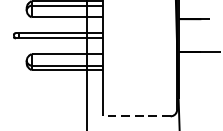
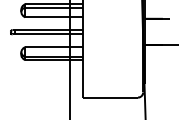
line: (136, 116) -> (110, 97), dashed -> solid

